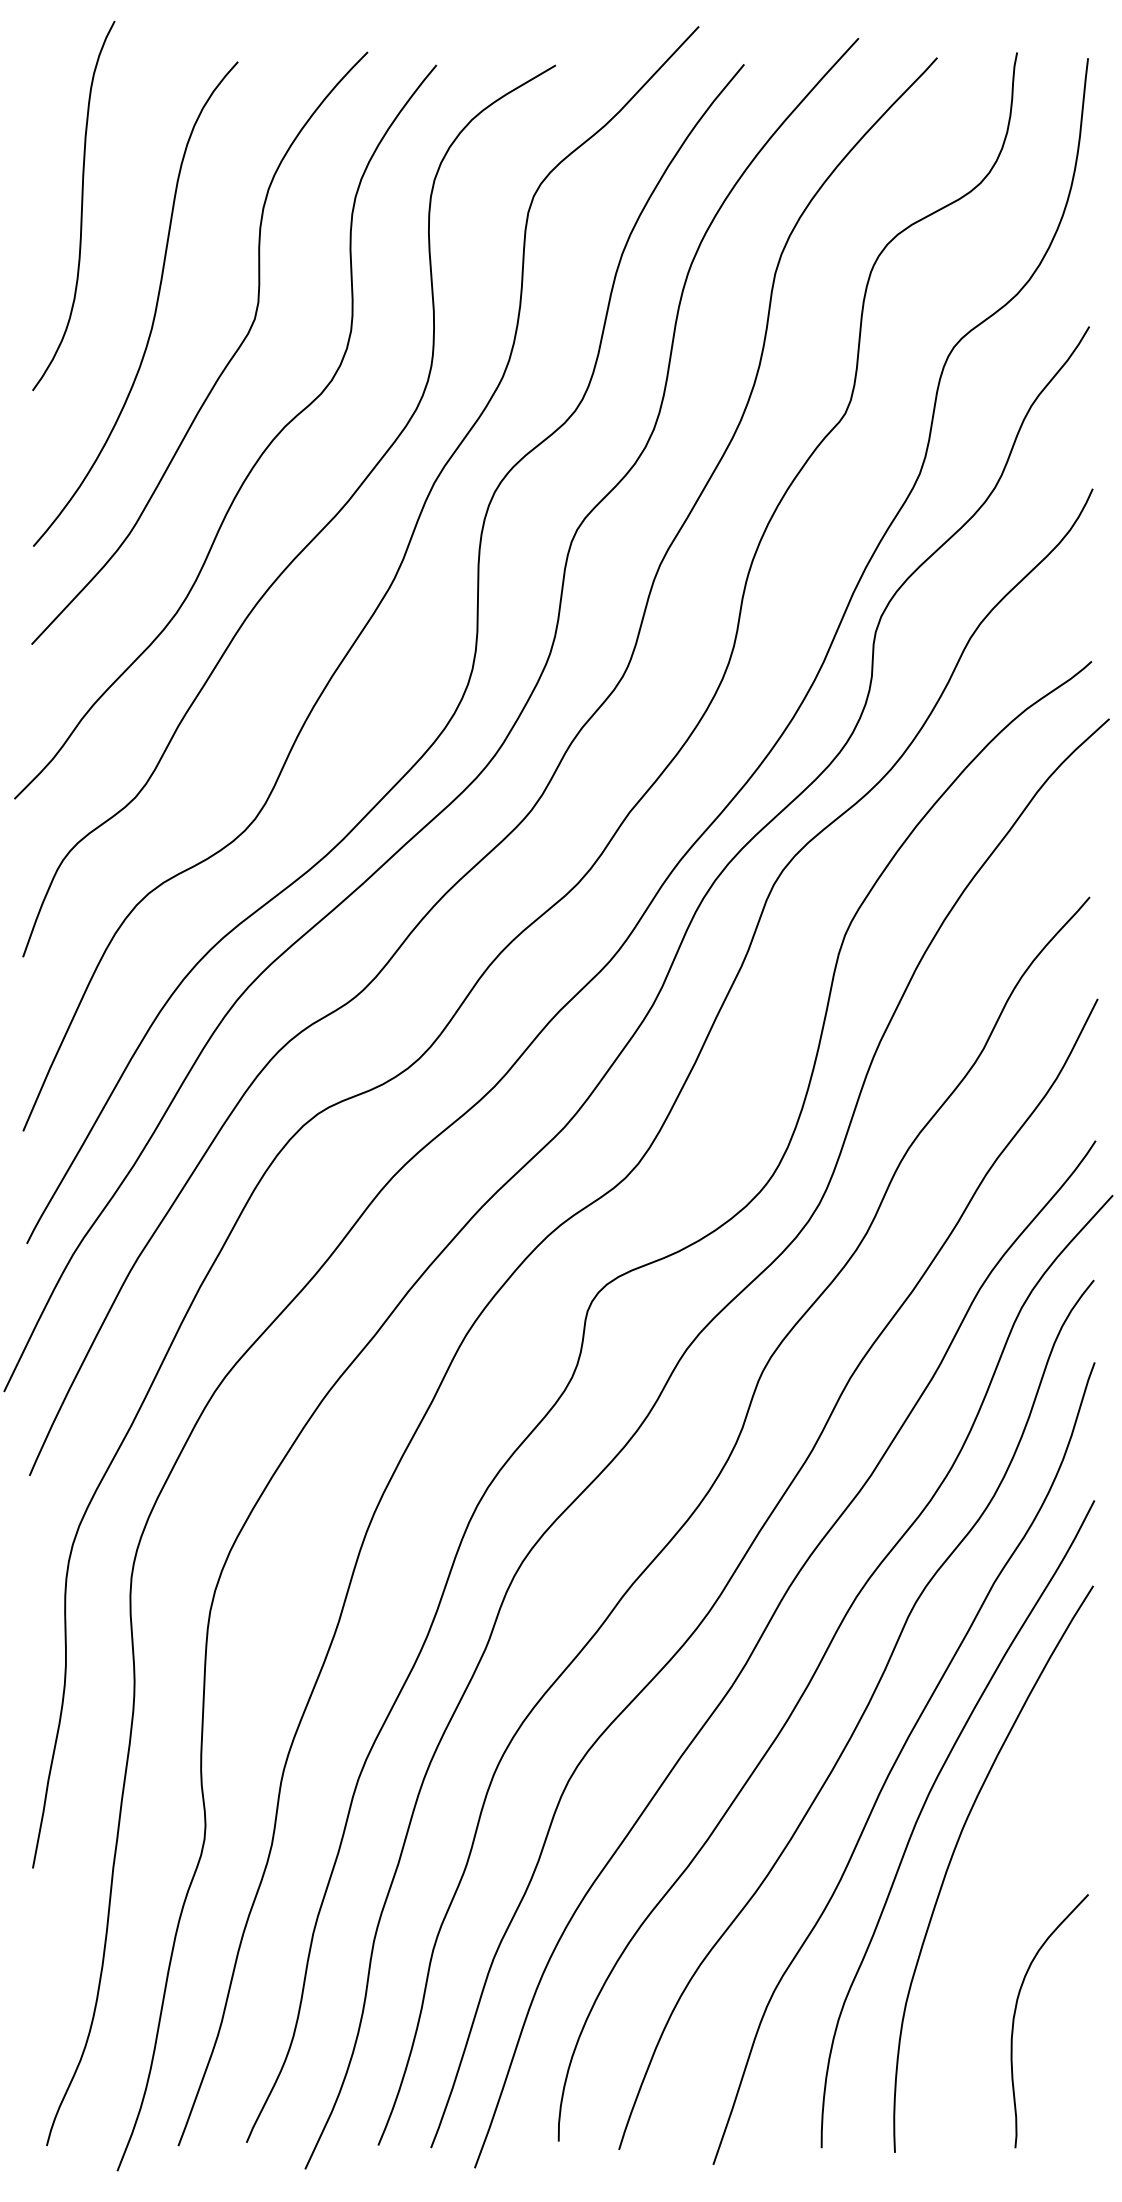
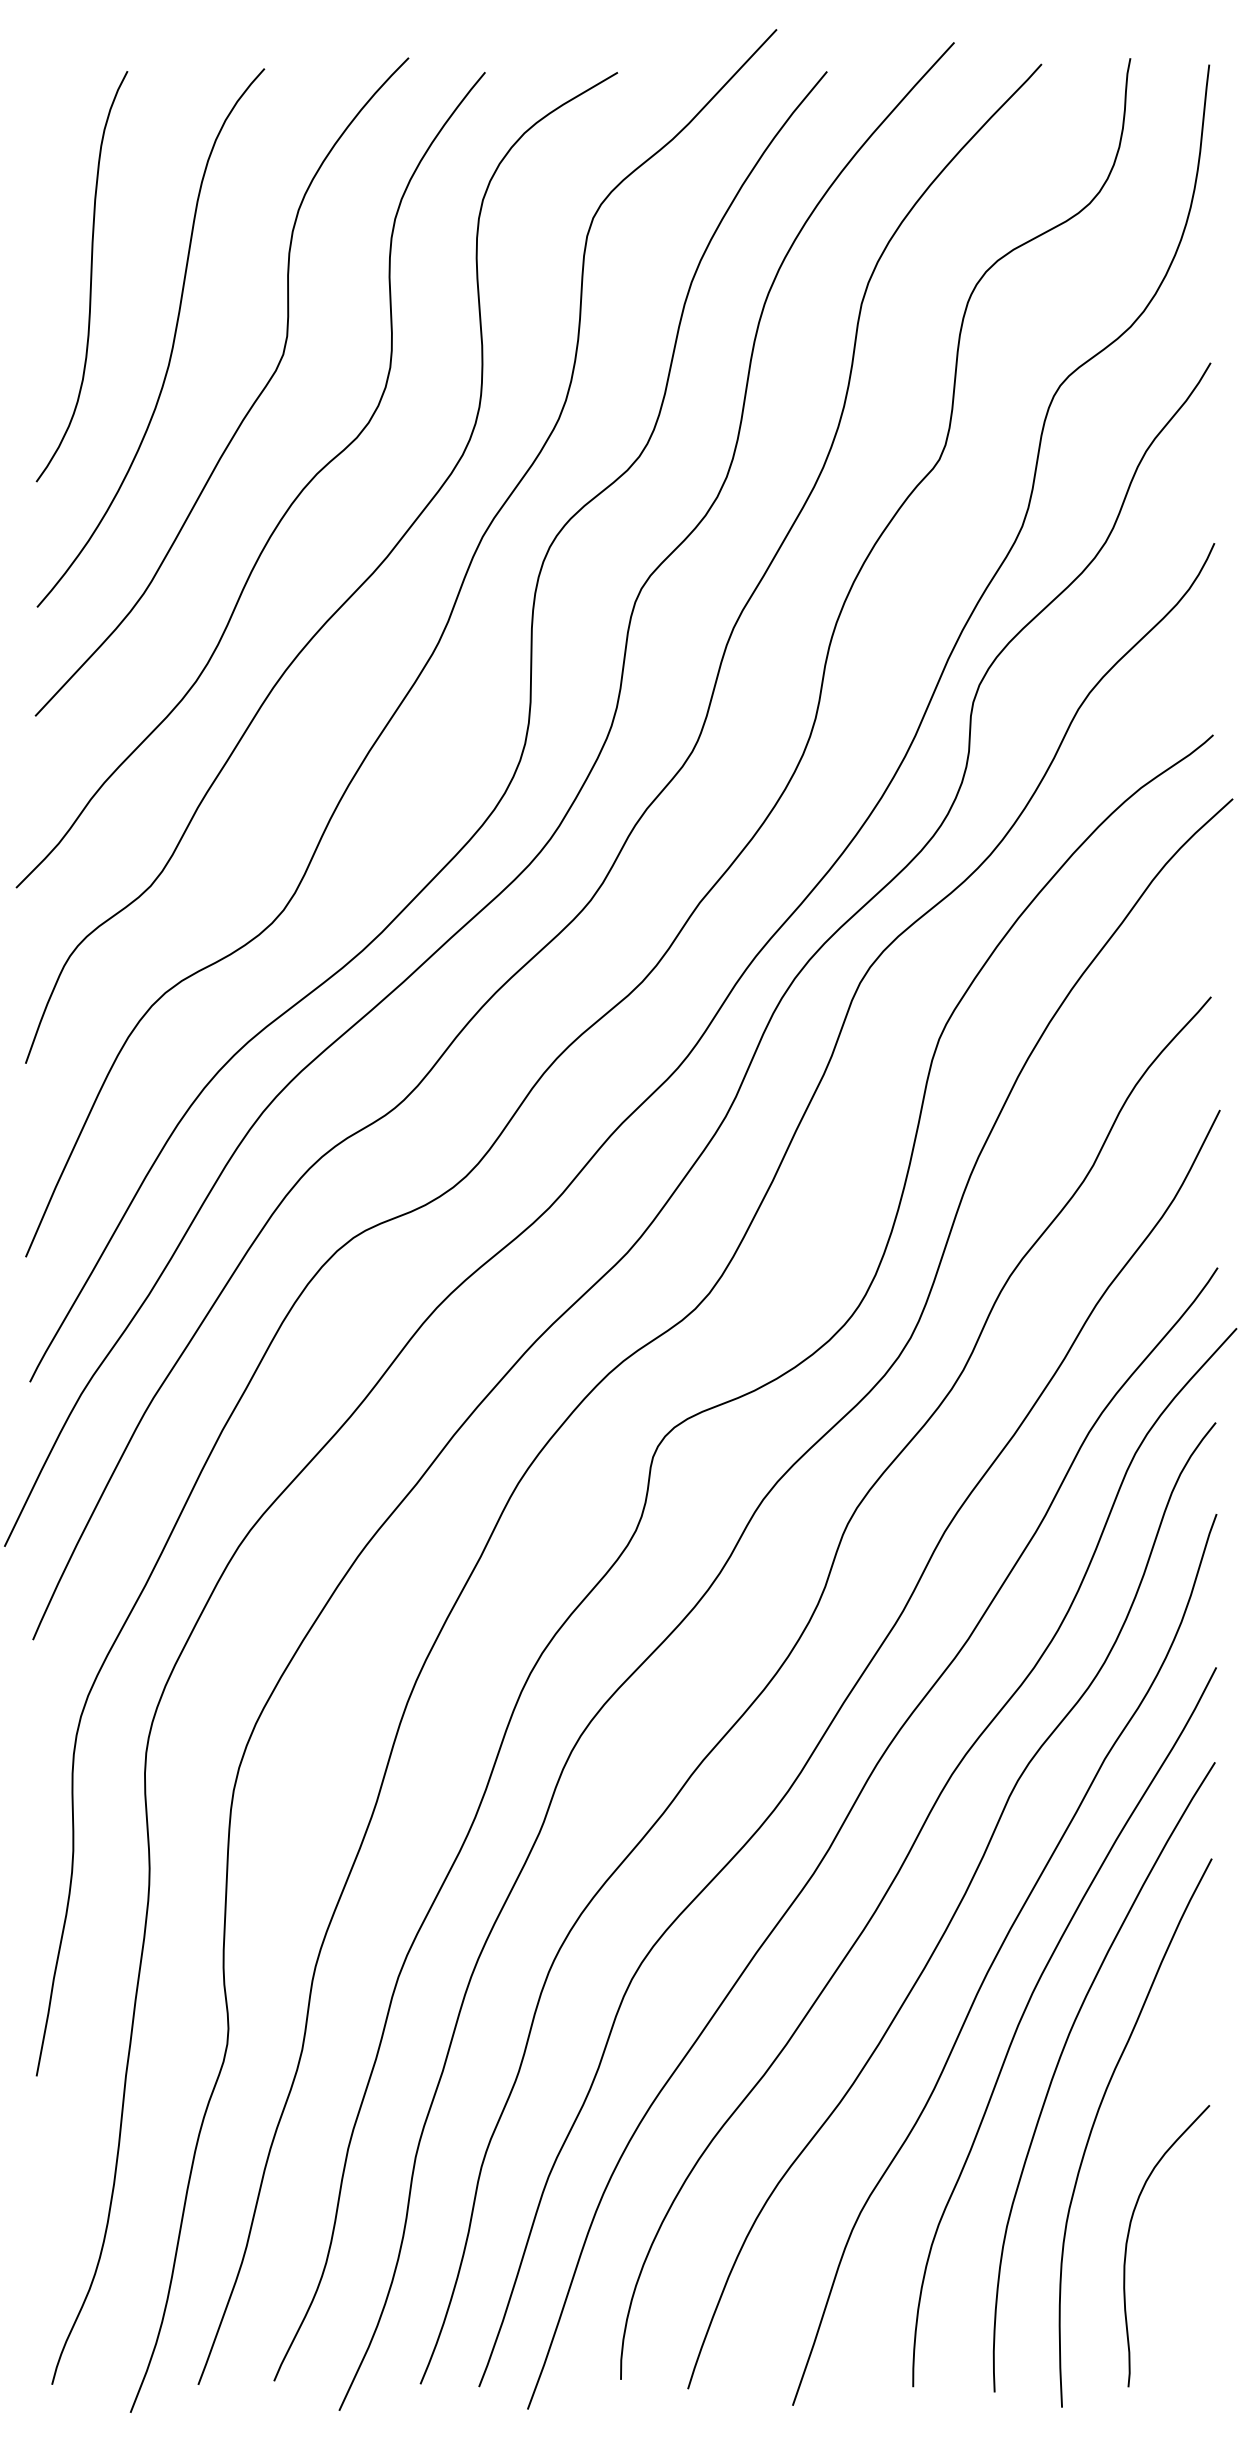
curve: (81, 205) -> (90, 276), moved
curve: (986, 1907) -> (1096, 2119), added

